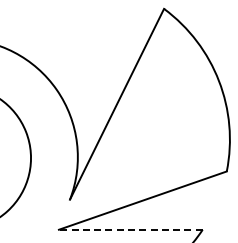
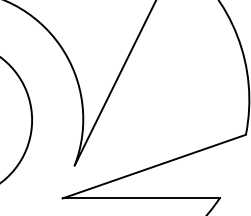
line: (130, 229) -> (140, 198), dashed -> solid

